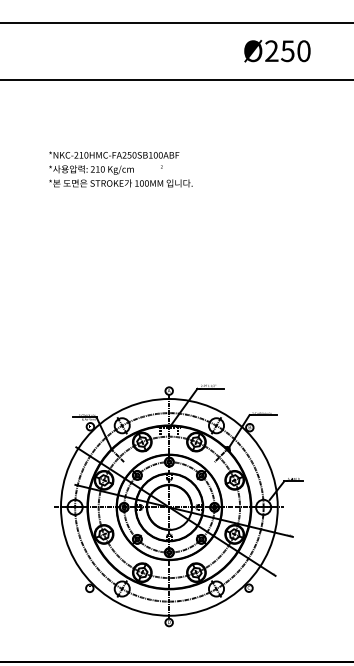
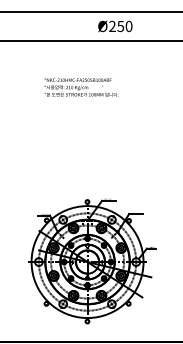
text: (277, 51) -> (115, 26), moved
text: (120, 169) -> (81, 87), moved

